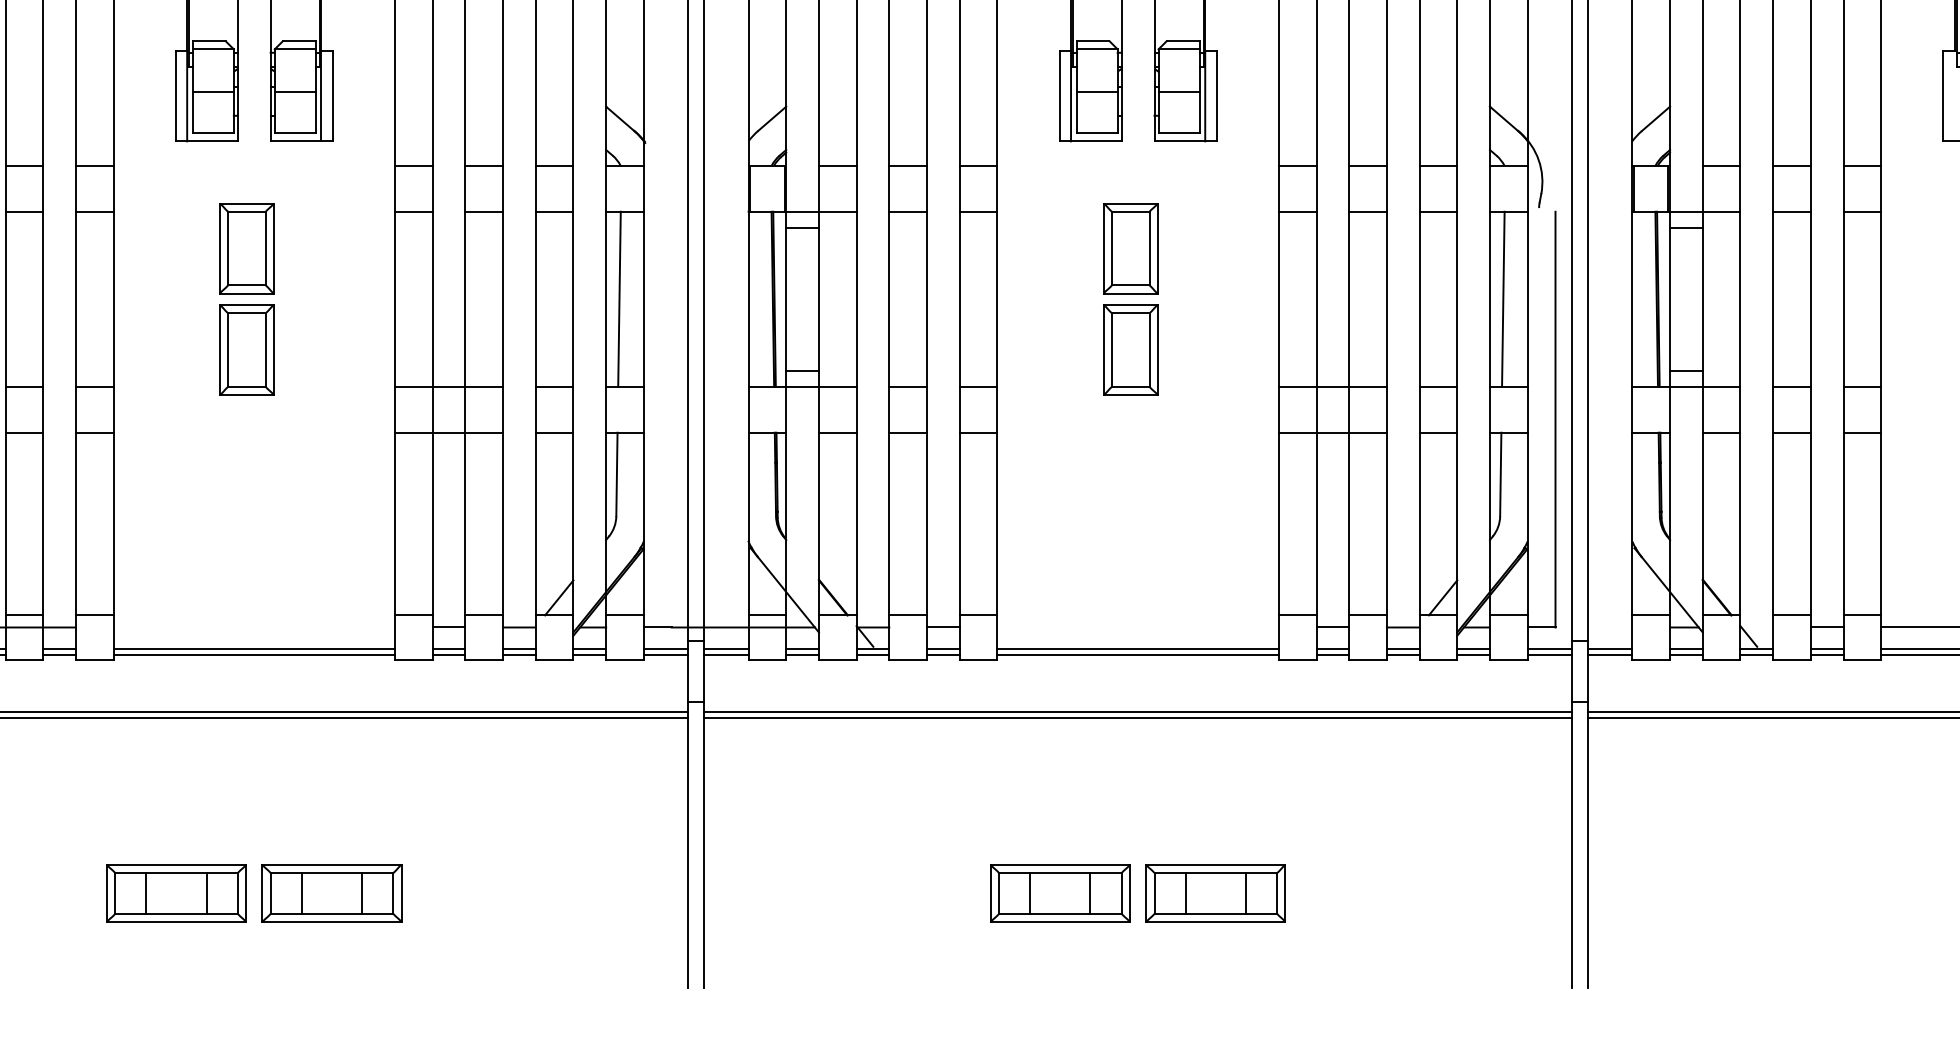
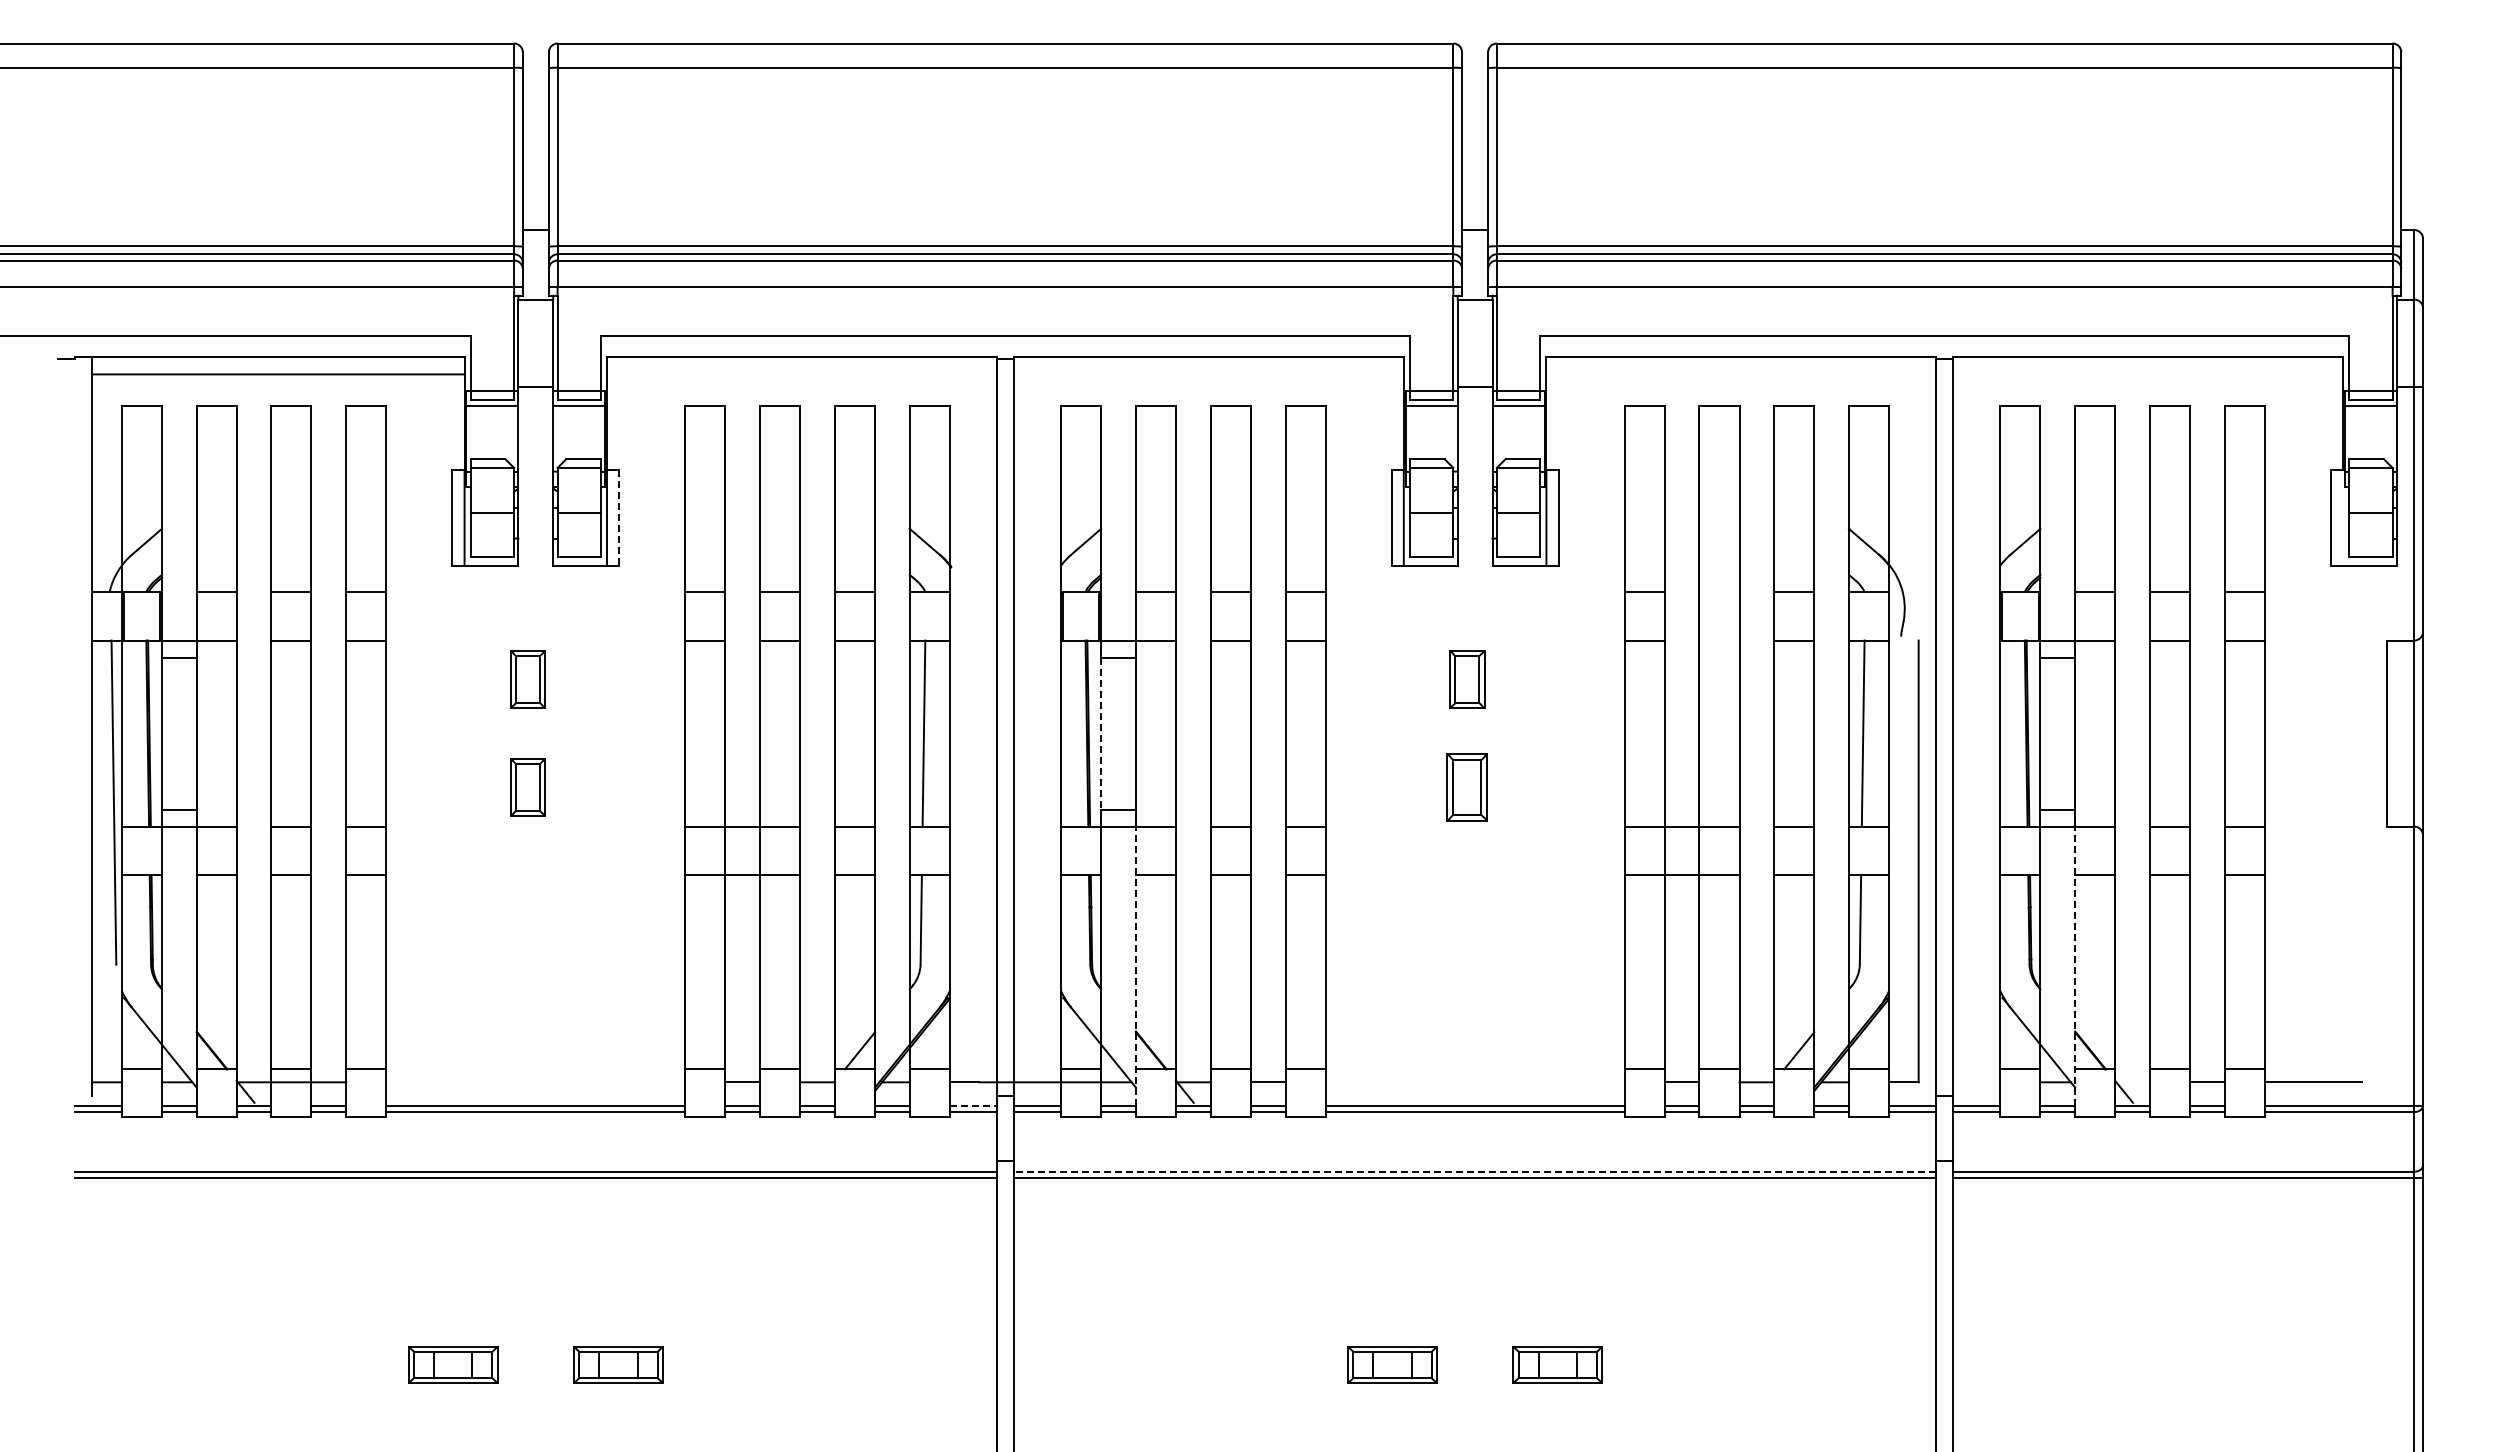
line: (332, 95) -> (619, 517), solid -> dashed
line: (1368, 165) -> (1719, 591), removed
line: (1368, 211) -> (1719, 640), removed
part: (246, 248) -> (527, 679), size x0.6
part: (1130, 248) -> (1467, 679), size x0.6
line: (786, 300) -> (1101, 734), solid -> dashed
part: (246, 350) -> (527, 787), size x0.6
part: (1130, 350) -> (1467, 787), size x0.7
line: (818, 517) -> (1135, 965), solid -> dashed
line: (1703, 517) -> (2075, 965), solid -> dashed
line: (666, 649) -> (973, 1105), solid -> dashed
line: (1138, 711) -> (1475, 1171), solid -> dashed
part: (175, 893) -> (452, 1364), size x0.6
part: (332, 893) -> (618, 1364), size x0.6
part: (1060, 893) -> (1392, 1364), size x0.6
part: (1215, 893) -> (1557, 1364), size x0.6

